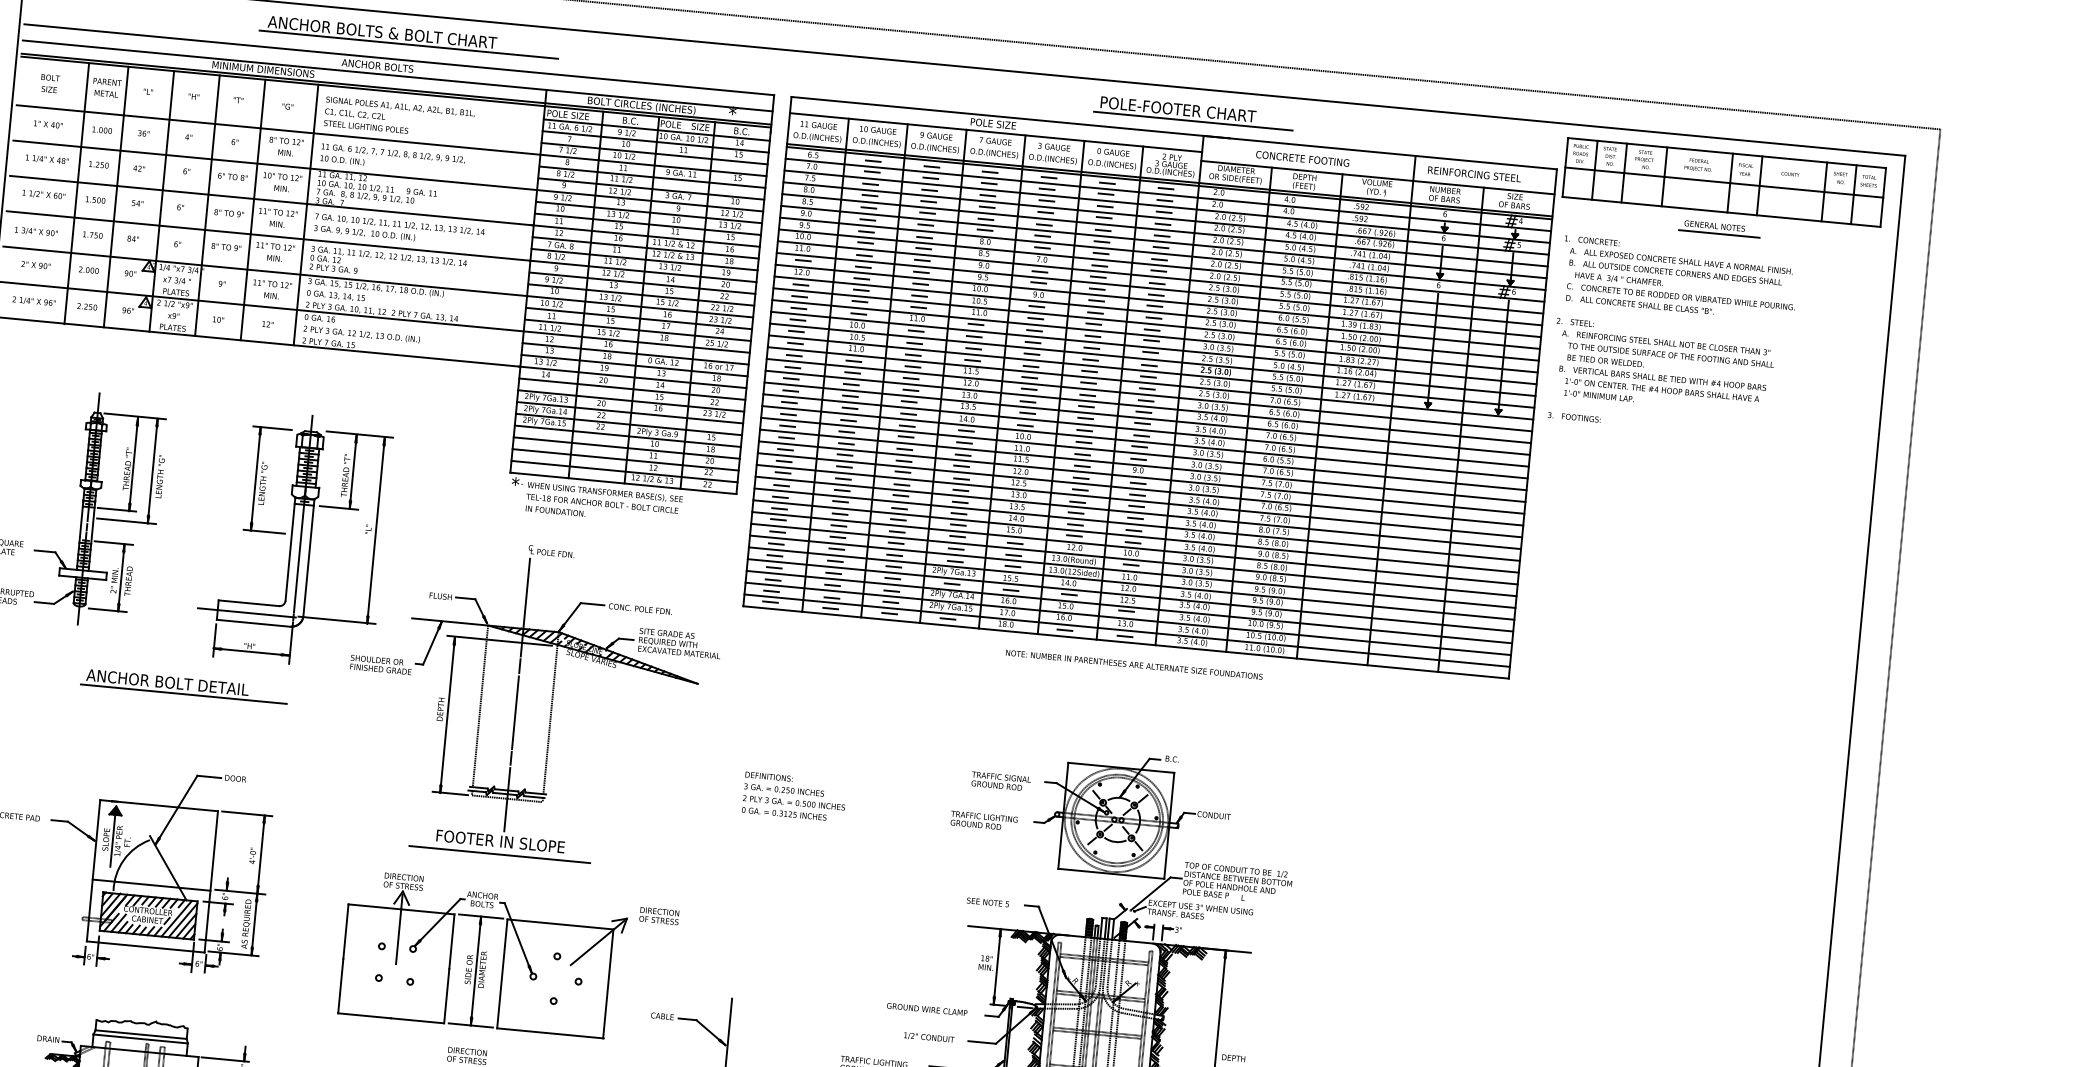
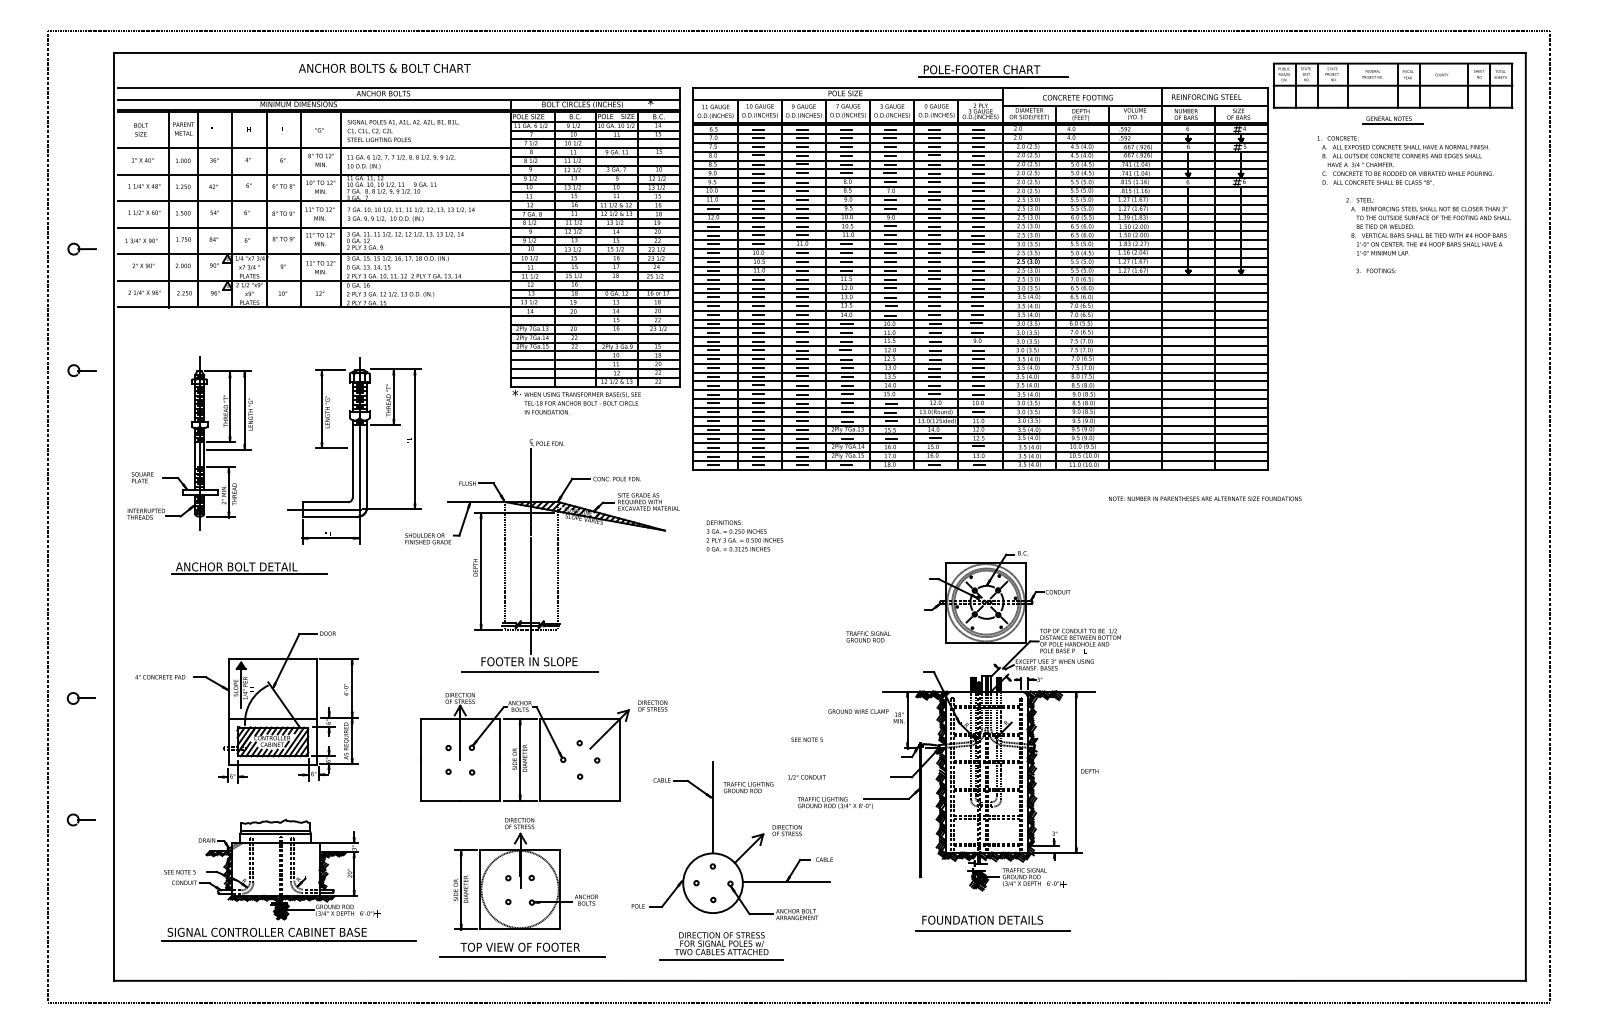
line: (409, 44) -> (405, 75), removed
text: (1679, 278) -> (1405, 160), moved
text: (1663, 366) -> (1428, 226), moved
text: (1573, 416) -> (1375, 270), moved
text: (1134, 664) -> (1205, 498), moved
part: (184, 686) -> (249, 568), moved
text: (1001, 780) -> (868, 636), moved
text: (794, 796) -> (744, 535), moved
text: (984, 820) -> (748, 787), moved
text: (987, 901) -> (806, 739), moved
text: (927, 1009) -> (858, 711), moved
text: (928, 1037) -> (806, 777), moved

